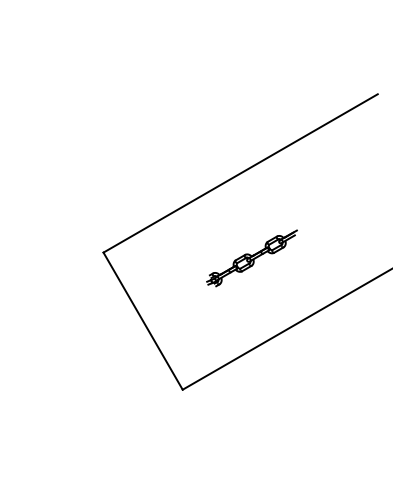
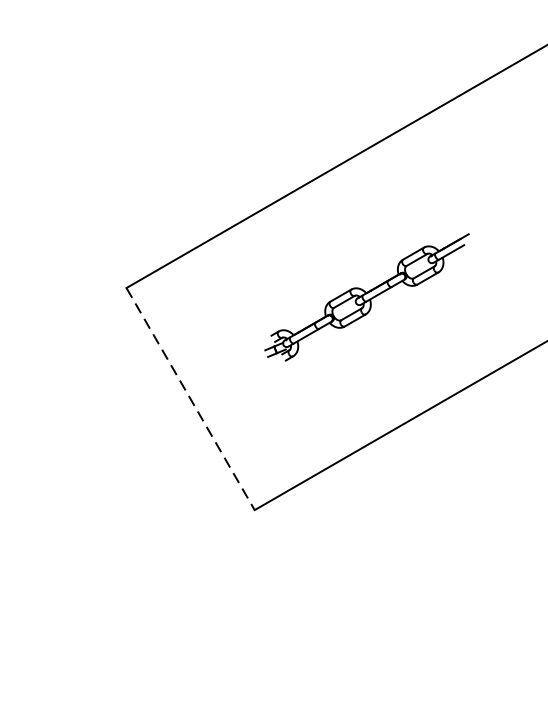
part: (251, 258) -> (366, 297), size x1.4
line: (143, 321) -> (191, 399), solid -> dashed

